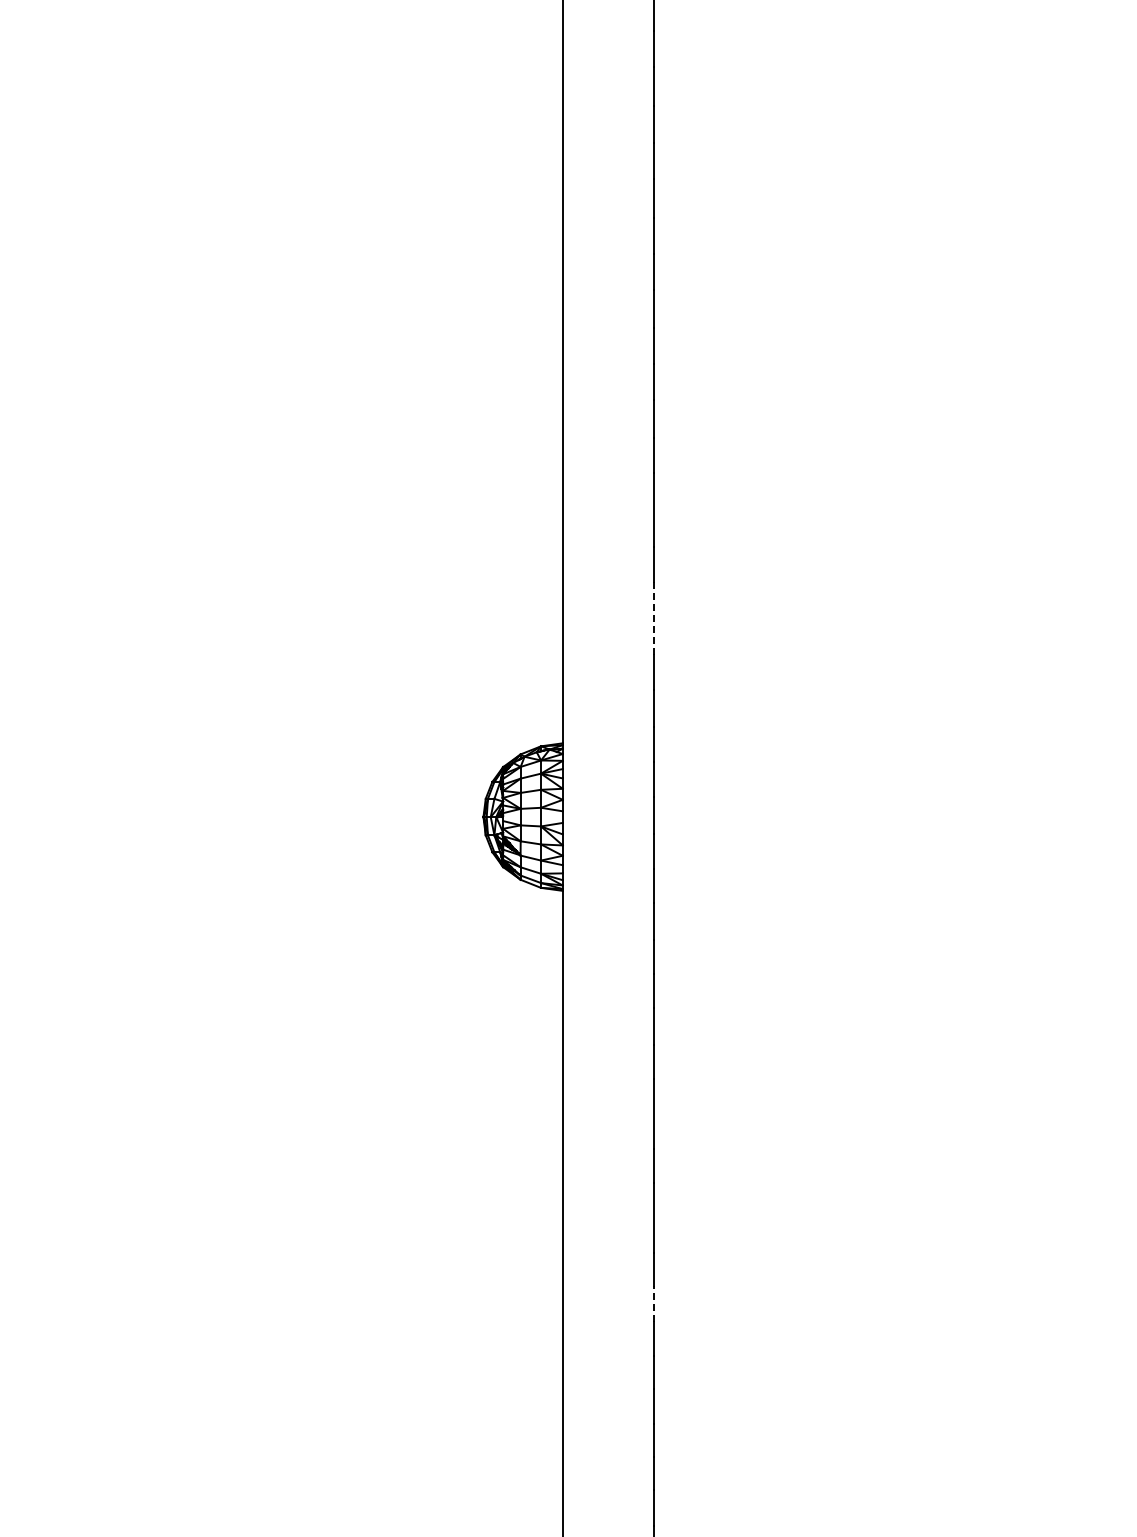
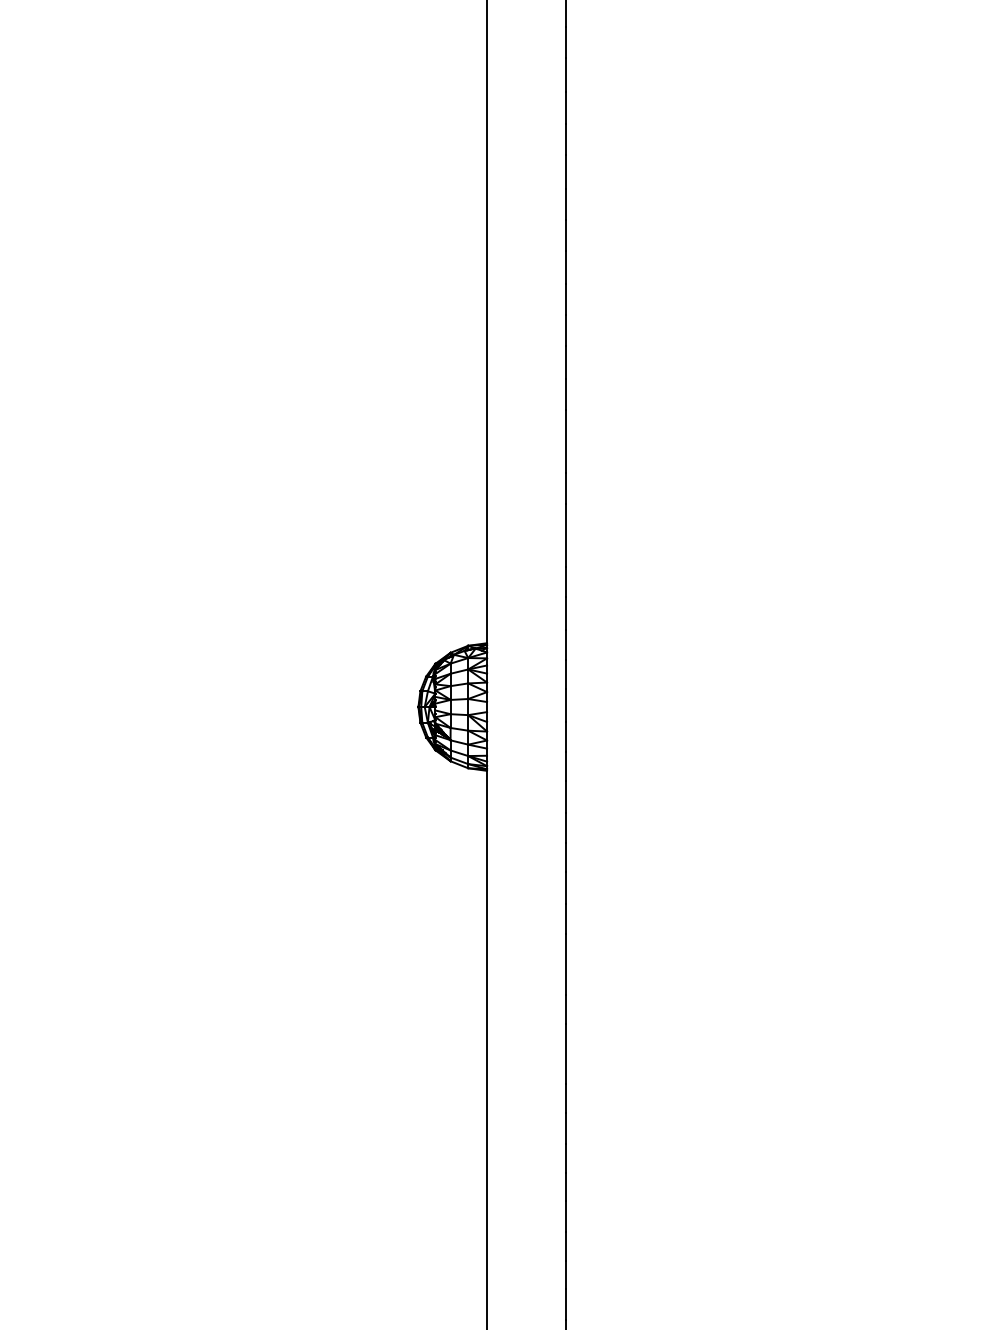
line: (653, 618) -> (565, 535), dashed -> solid
line: (653, 1303) -> (565, 1127), dashed -> solid

